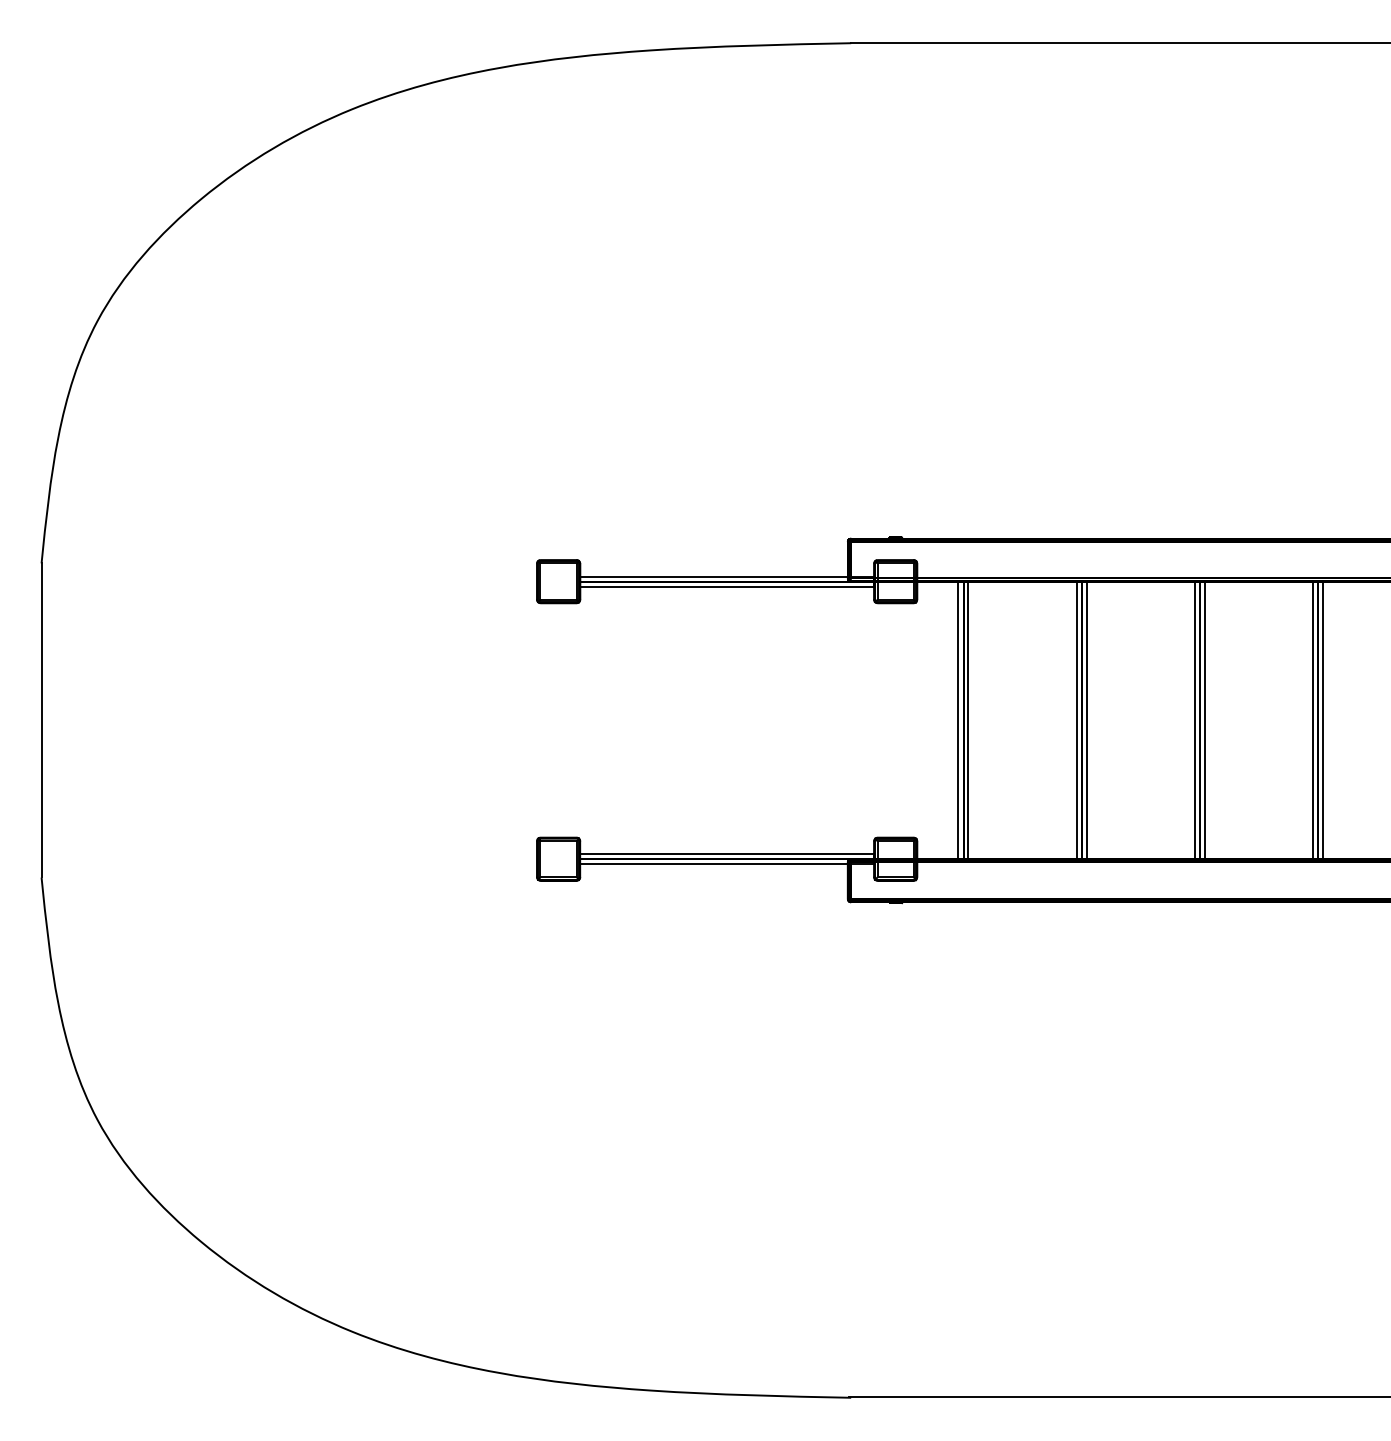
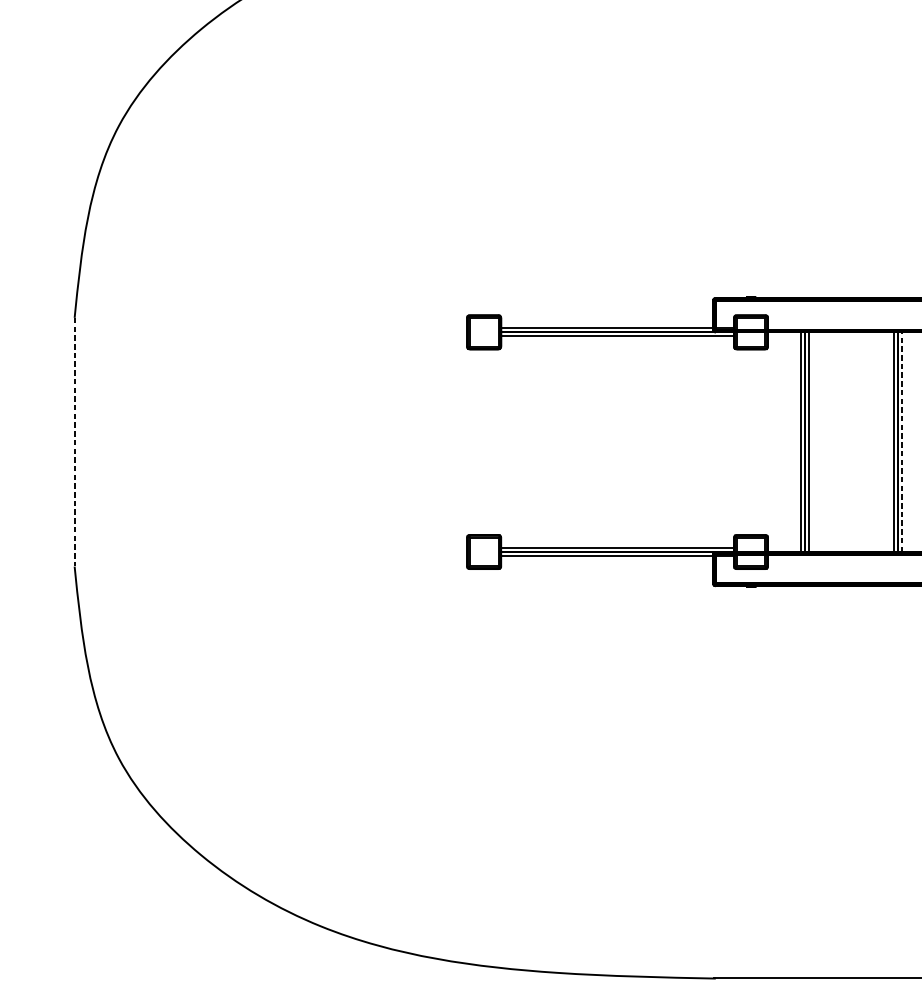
line: (41, 720) -> (74, 442), solid -> dashed
line: (1086, 720) -> (902, 442), solid -> dashed

